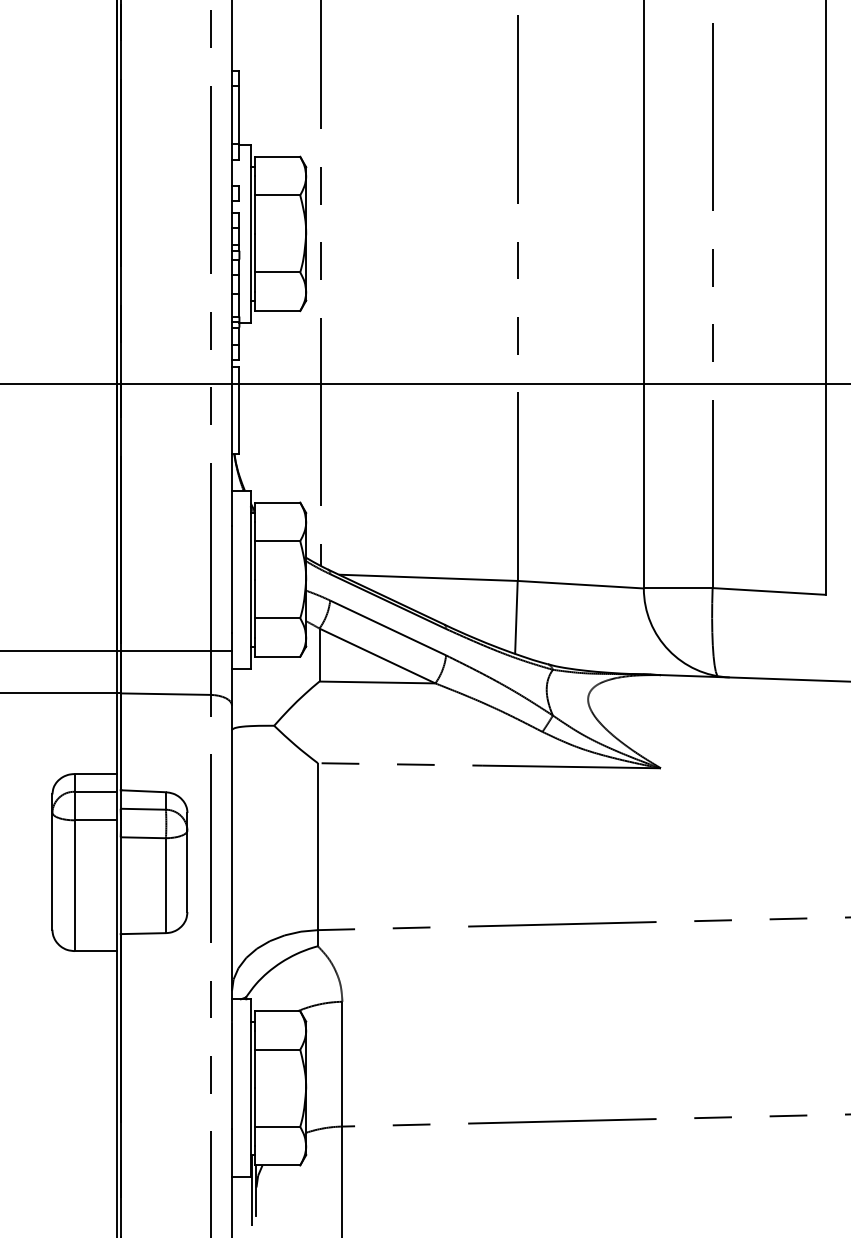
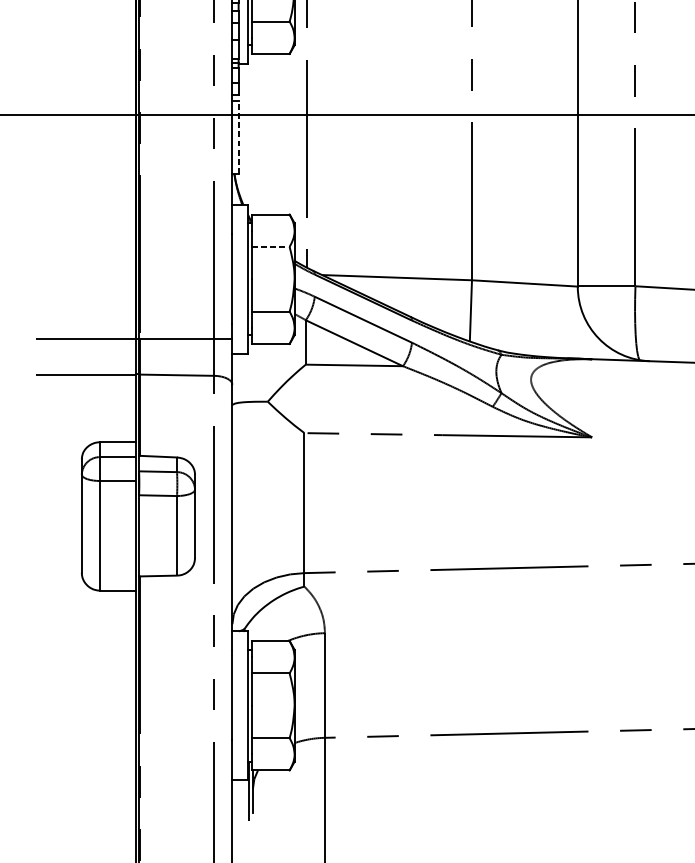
line: (239, 410) -> (238, 137), solid -> dashed
line: (277, 541) -> (270, 247), solid -> dashed

